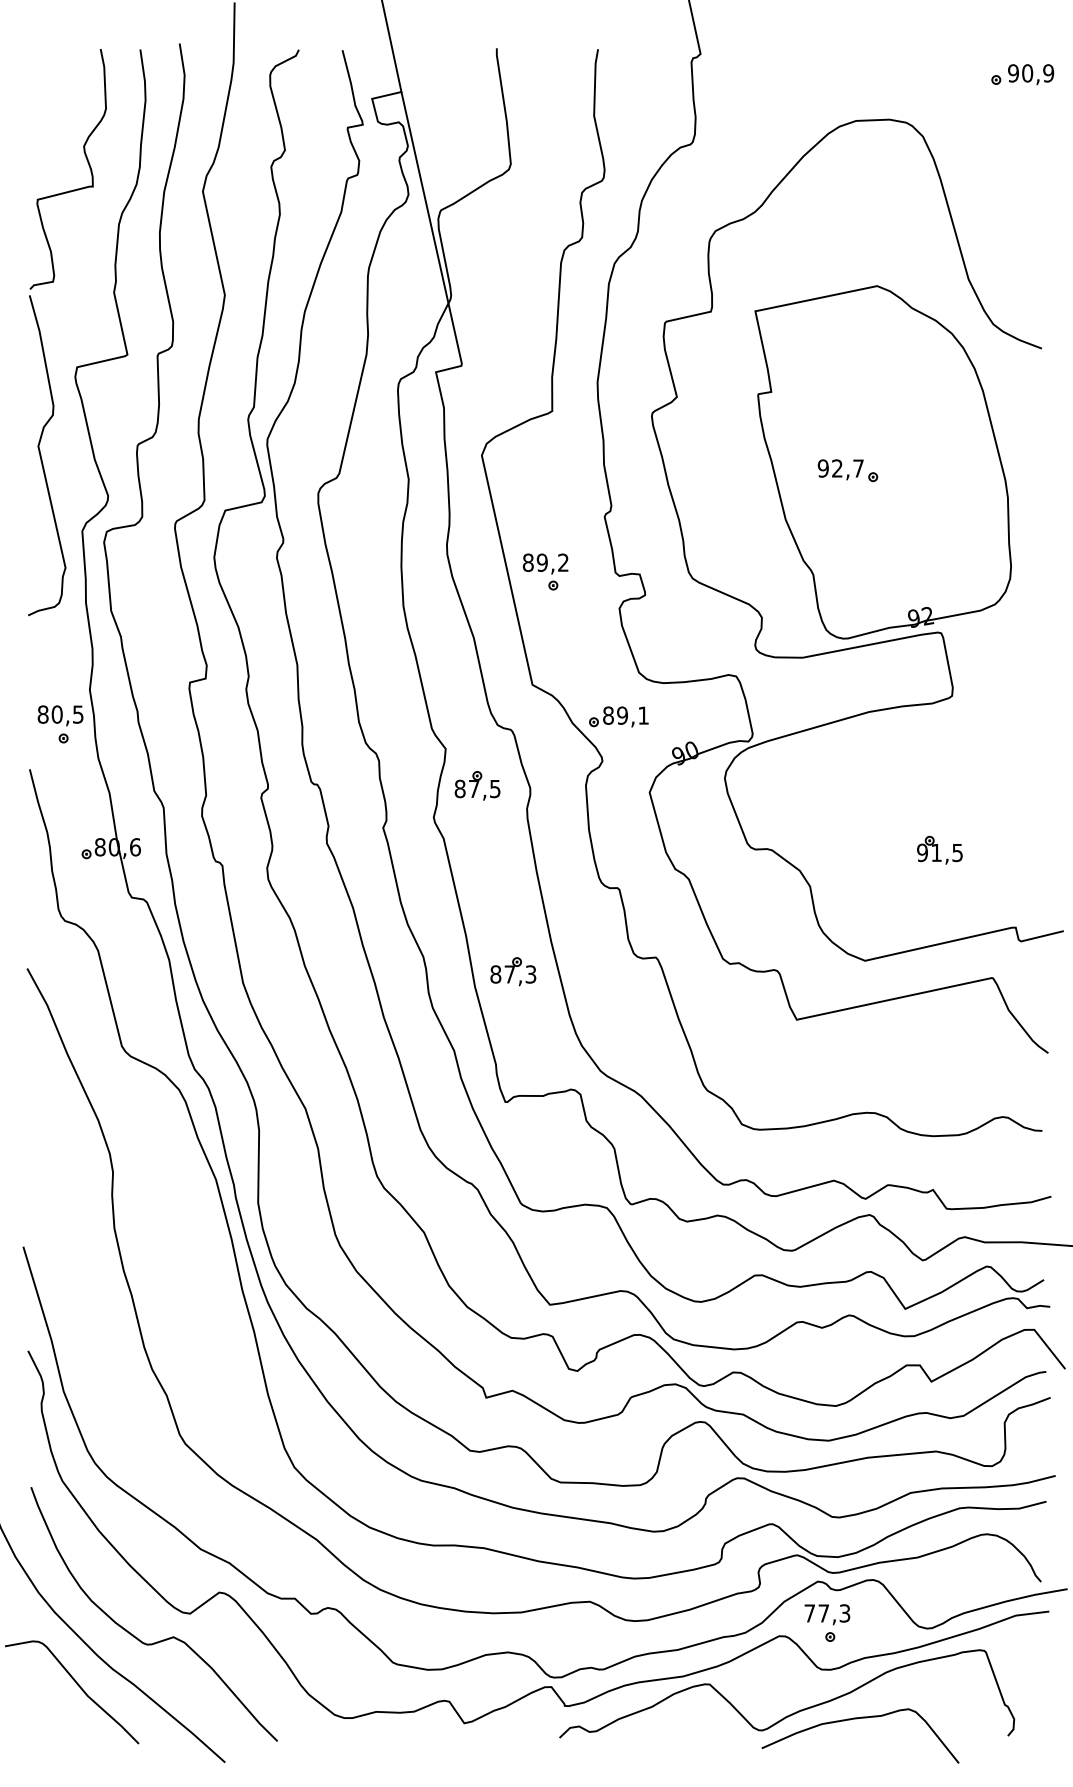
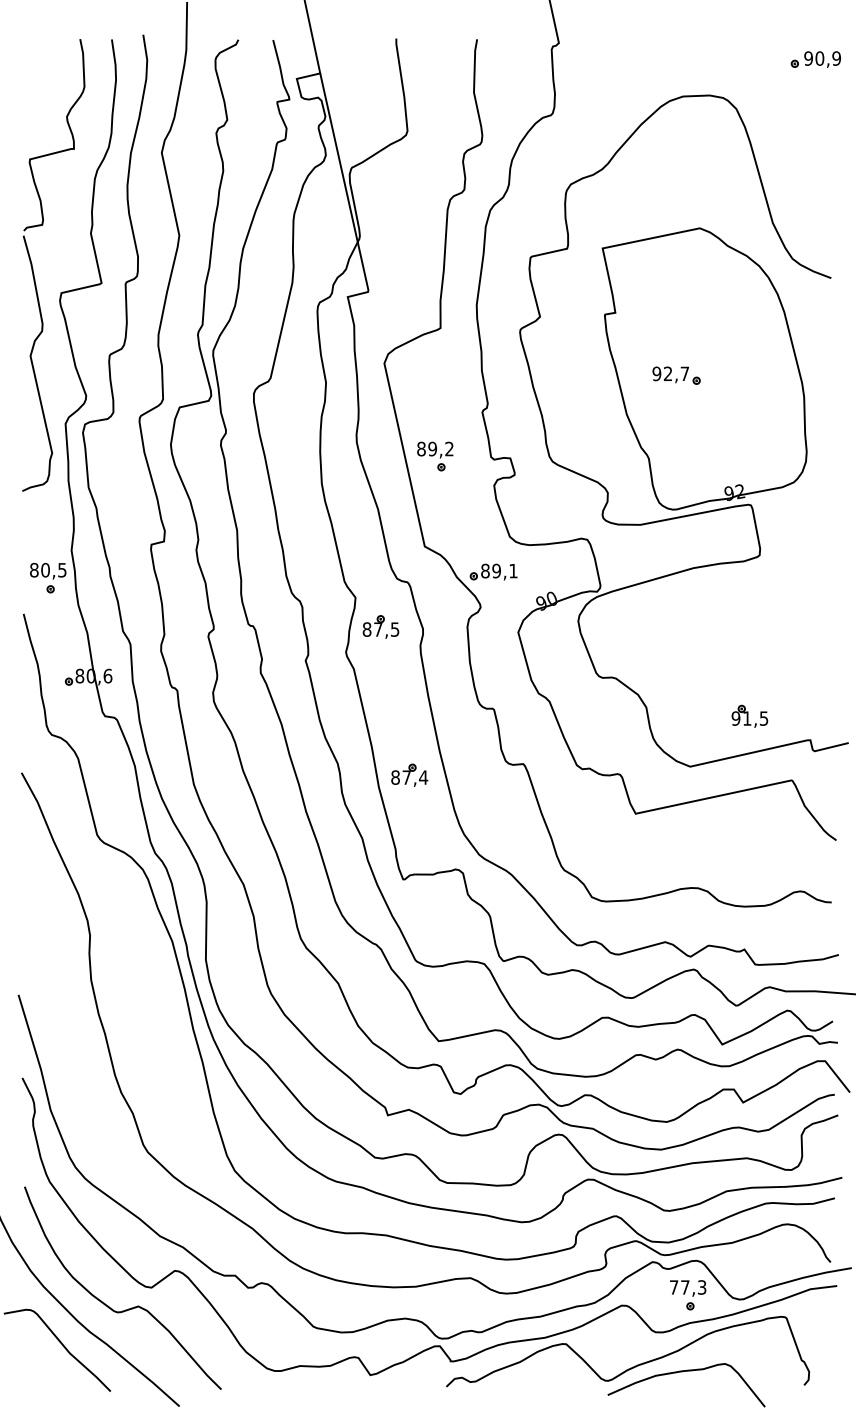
part: (939, 849) -> (749, 715), moved
text: (530, 974) -> (423, 777), 87,3 -> 87,4
part: (827, 1623) -> (688, 1295), moved

